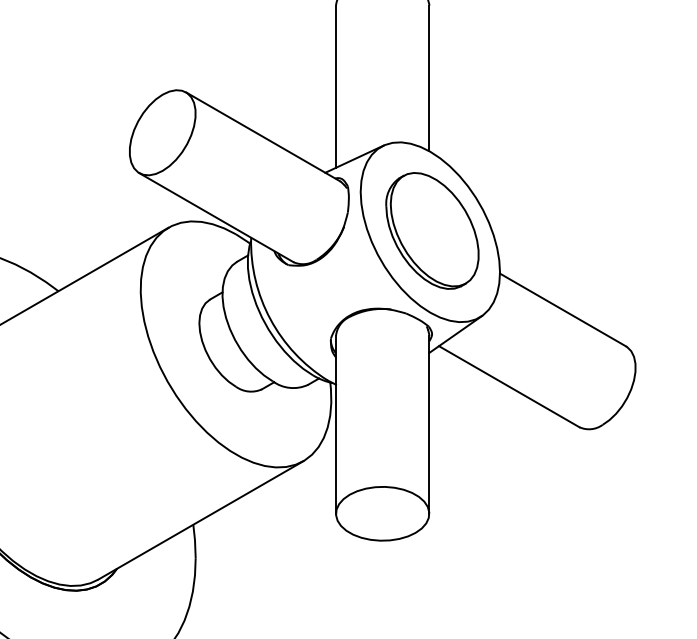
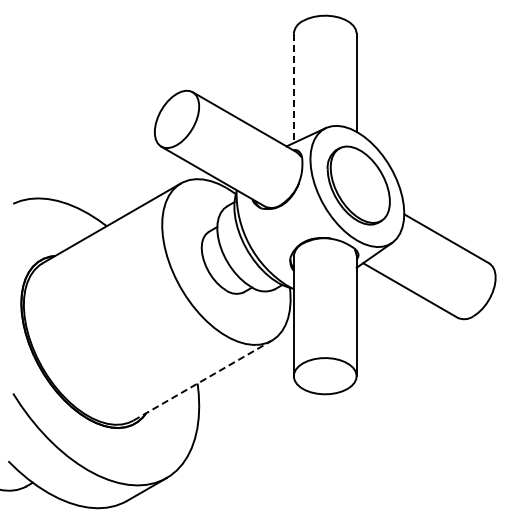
line: (335, 86) -> (293, 88), solid -> dashed
line: (200, 520) -> (202, 380), solid -> dashed

